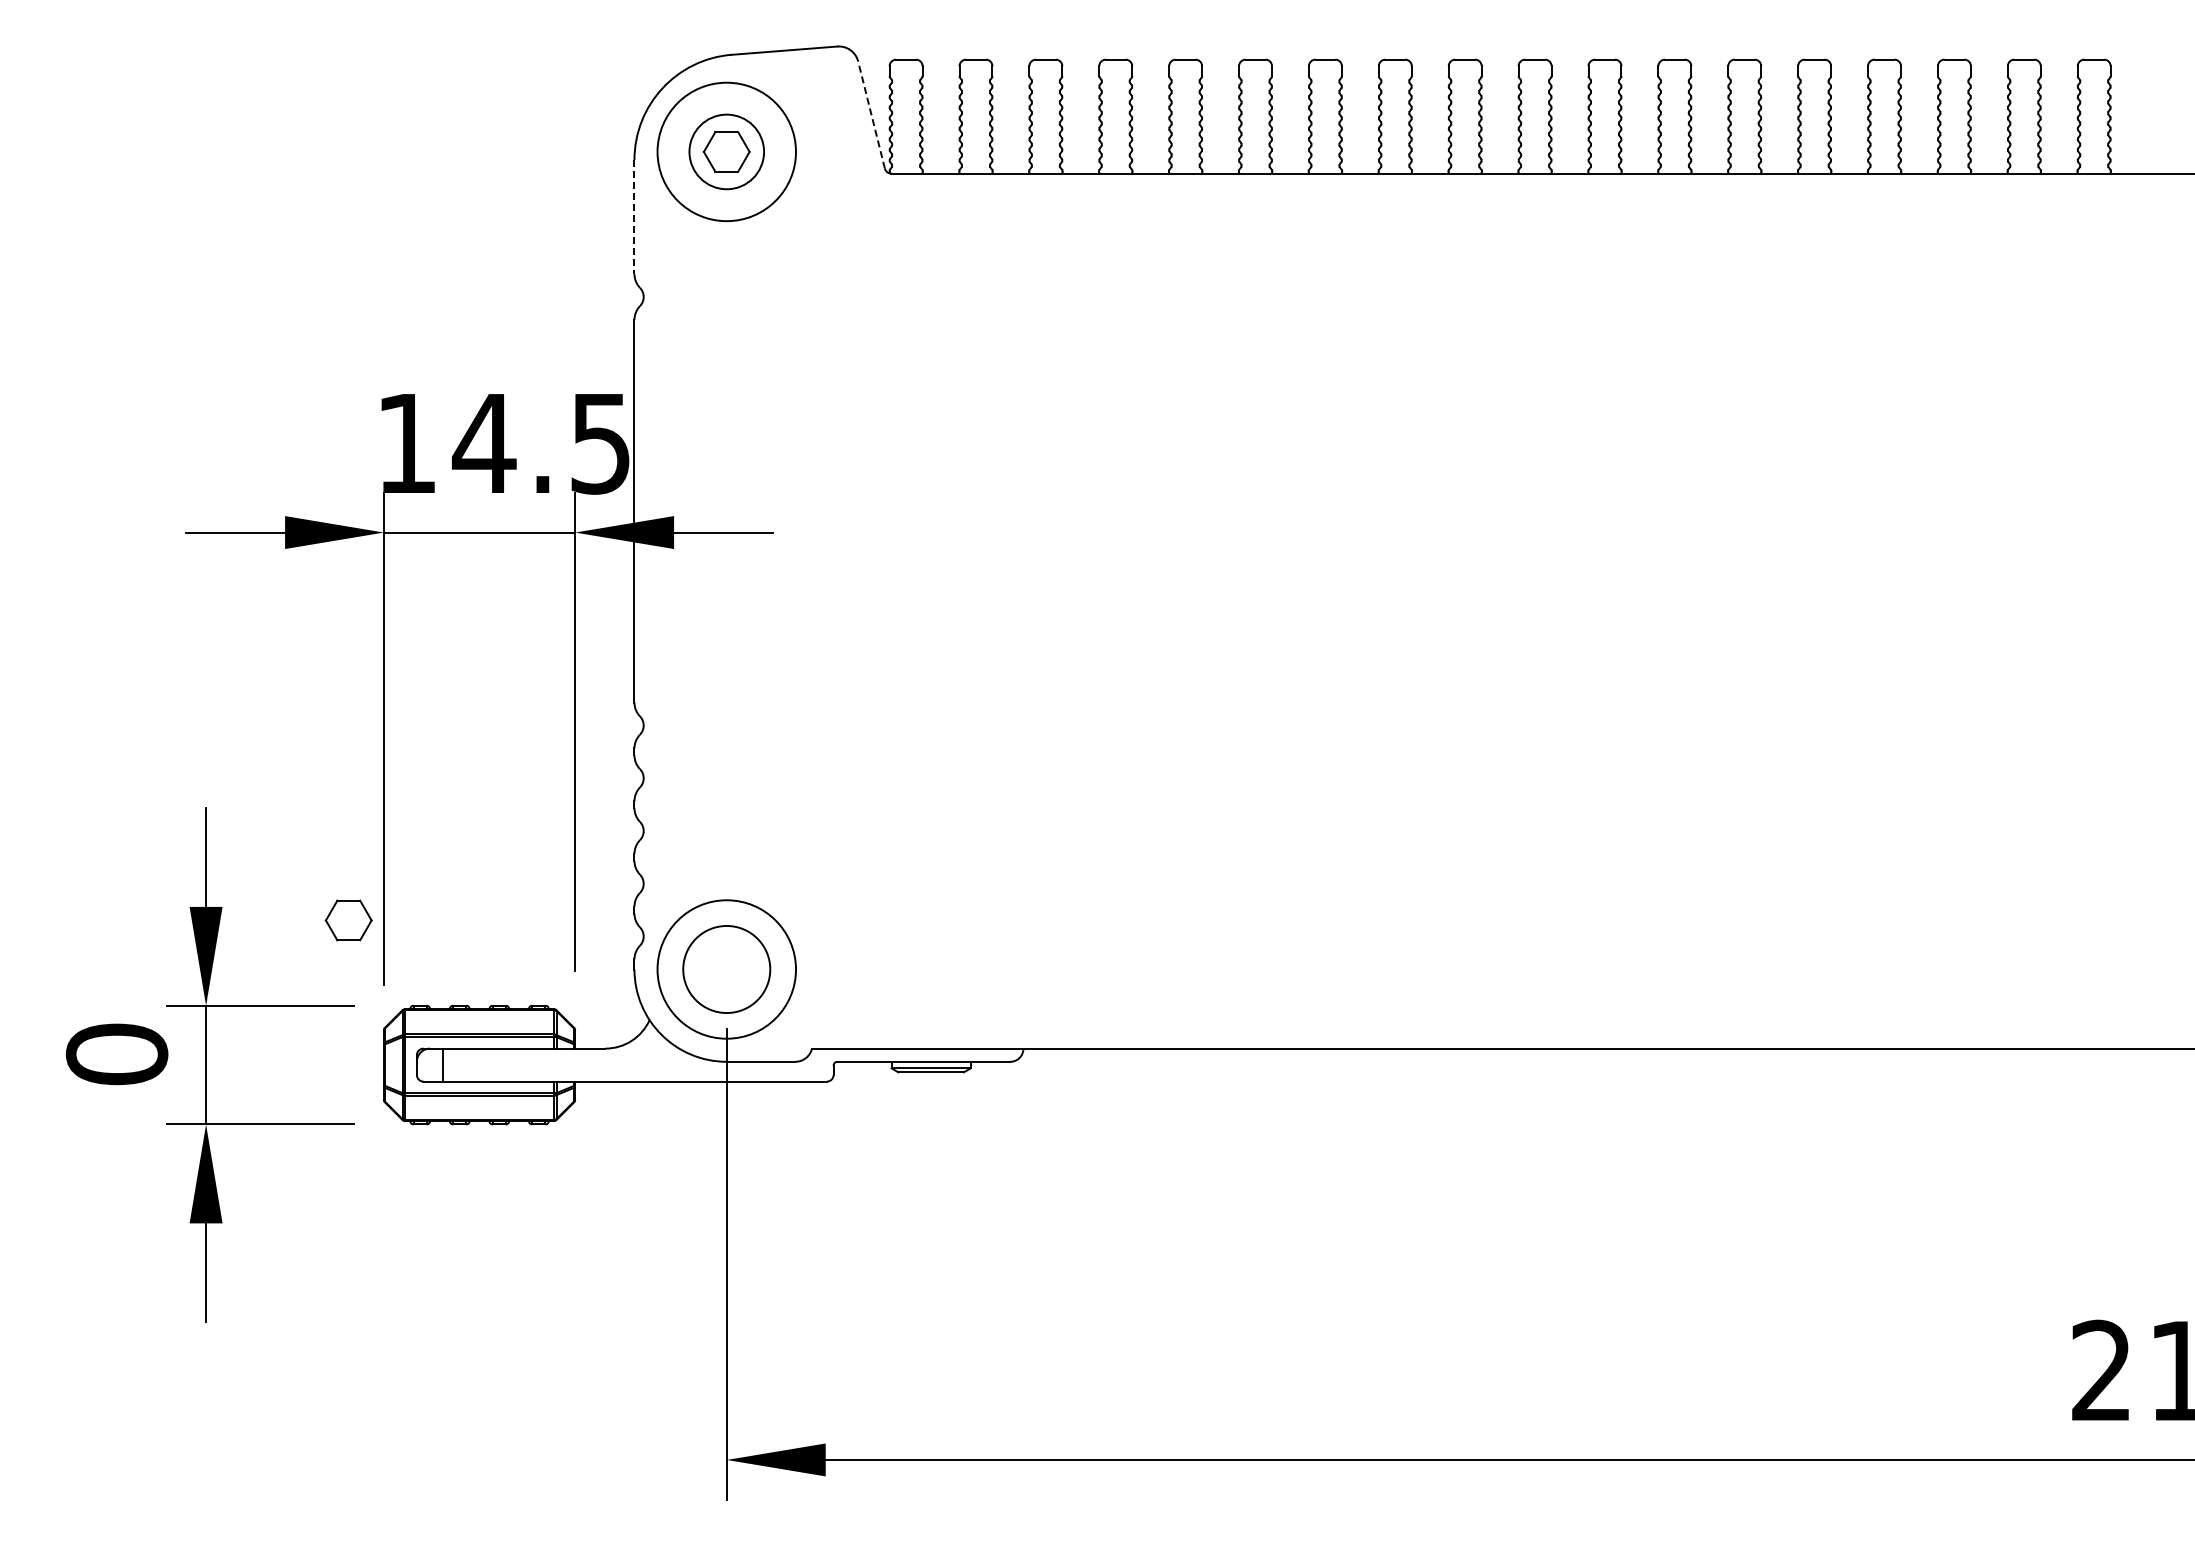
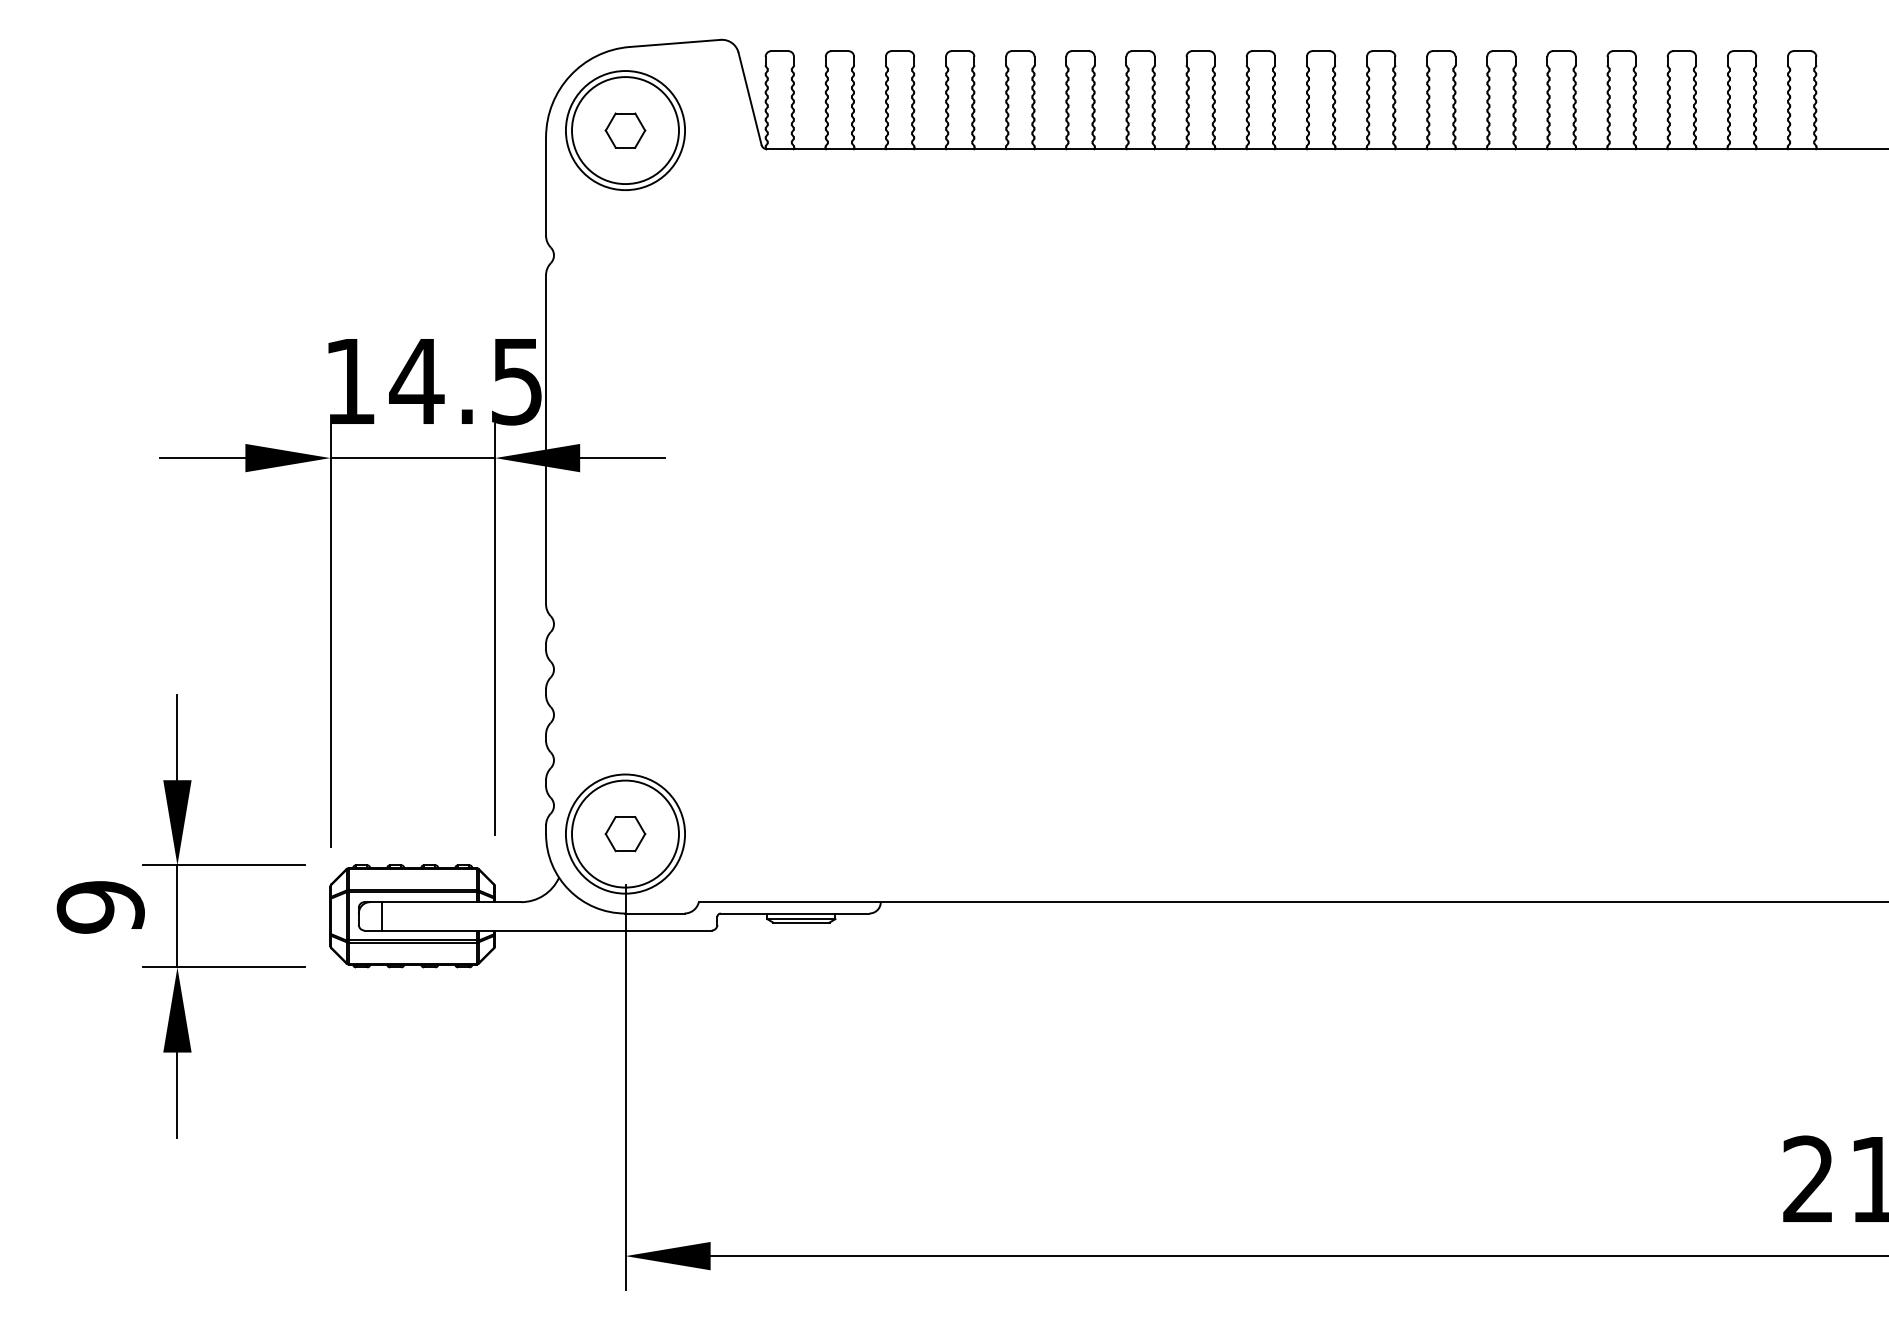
line: (871, 114) -> (750, 98), dashed -> solid
circle: (726, 151) -> (625, 130), size x1.67
line: (634, 217) -> (546, 186), dashed -> solid
part: (348, 920) -> (625, 834), moved
circle: (726, 969) -> (625, 834), size x1.43
text: (117, 1054) -> (101, 907), 0 -> 9

